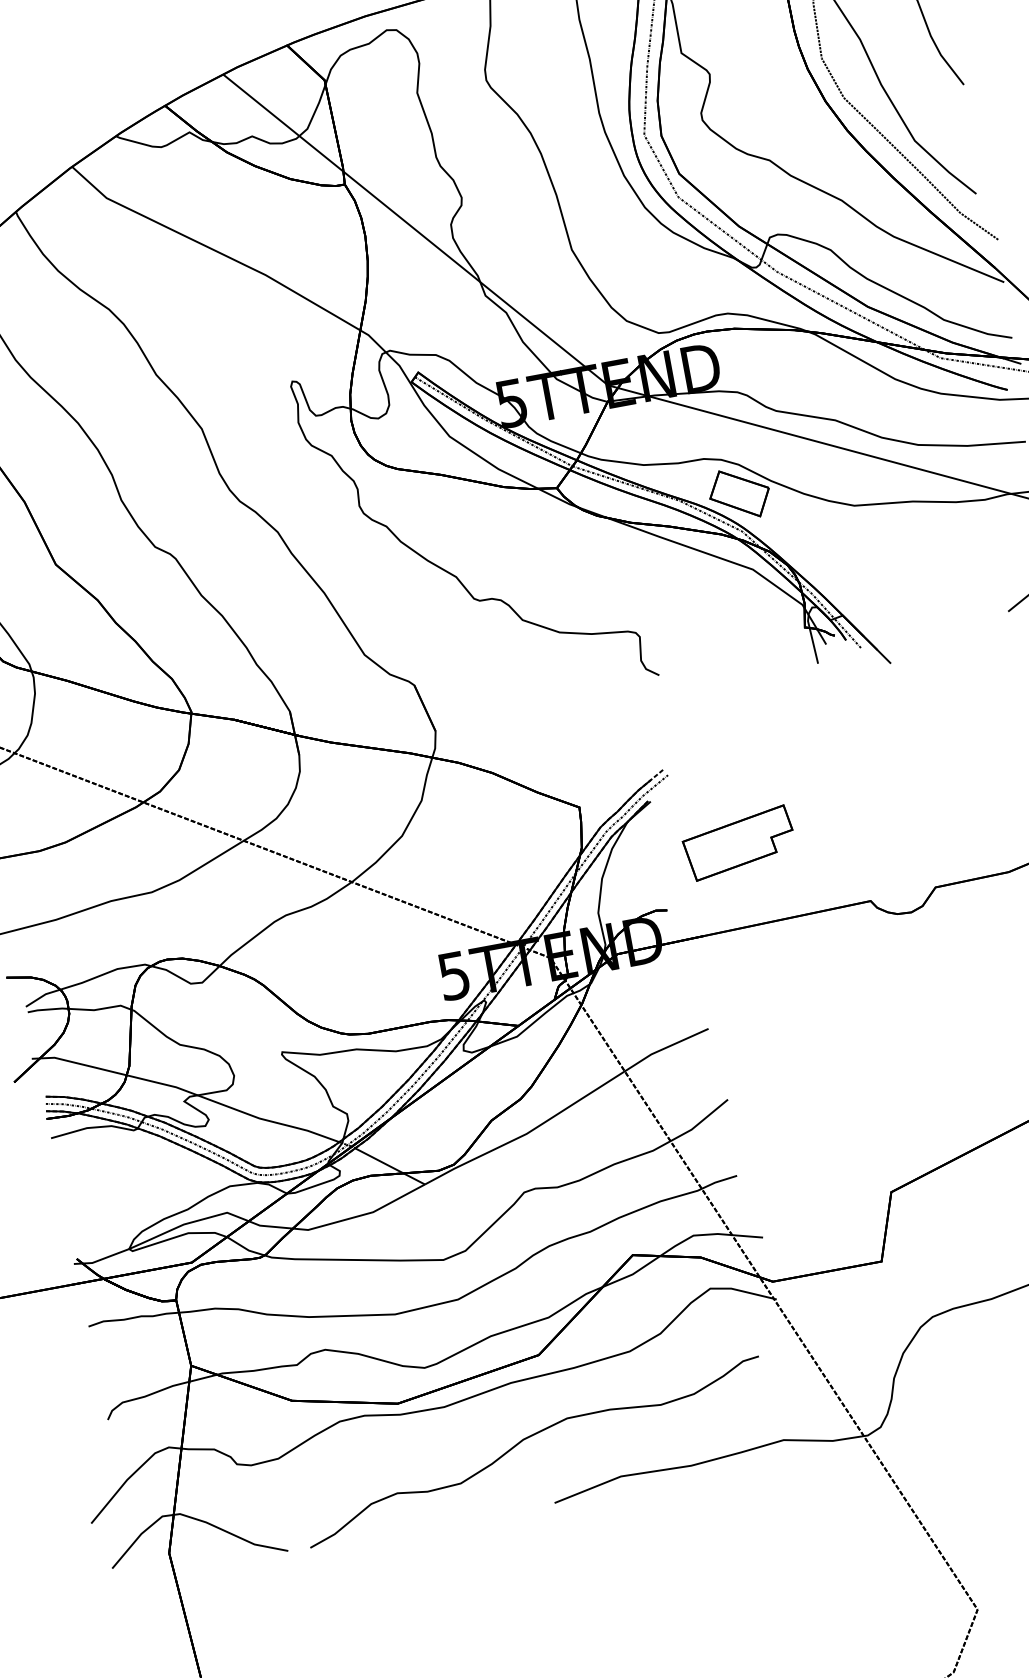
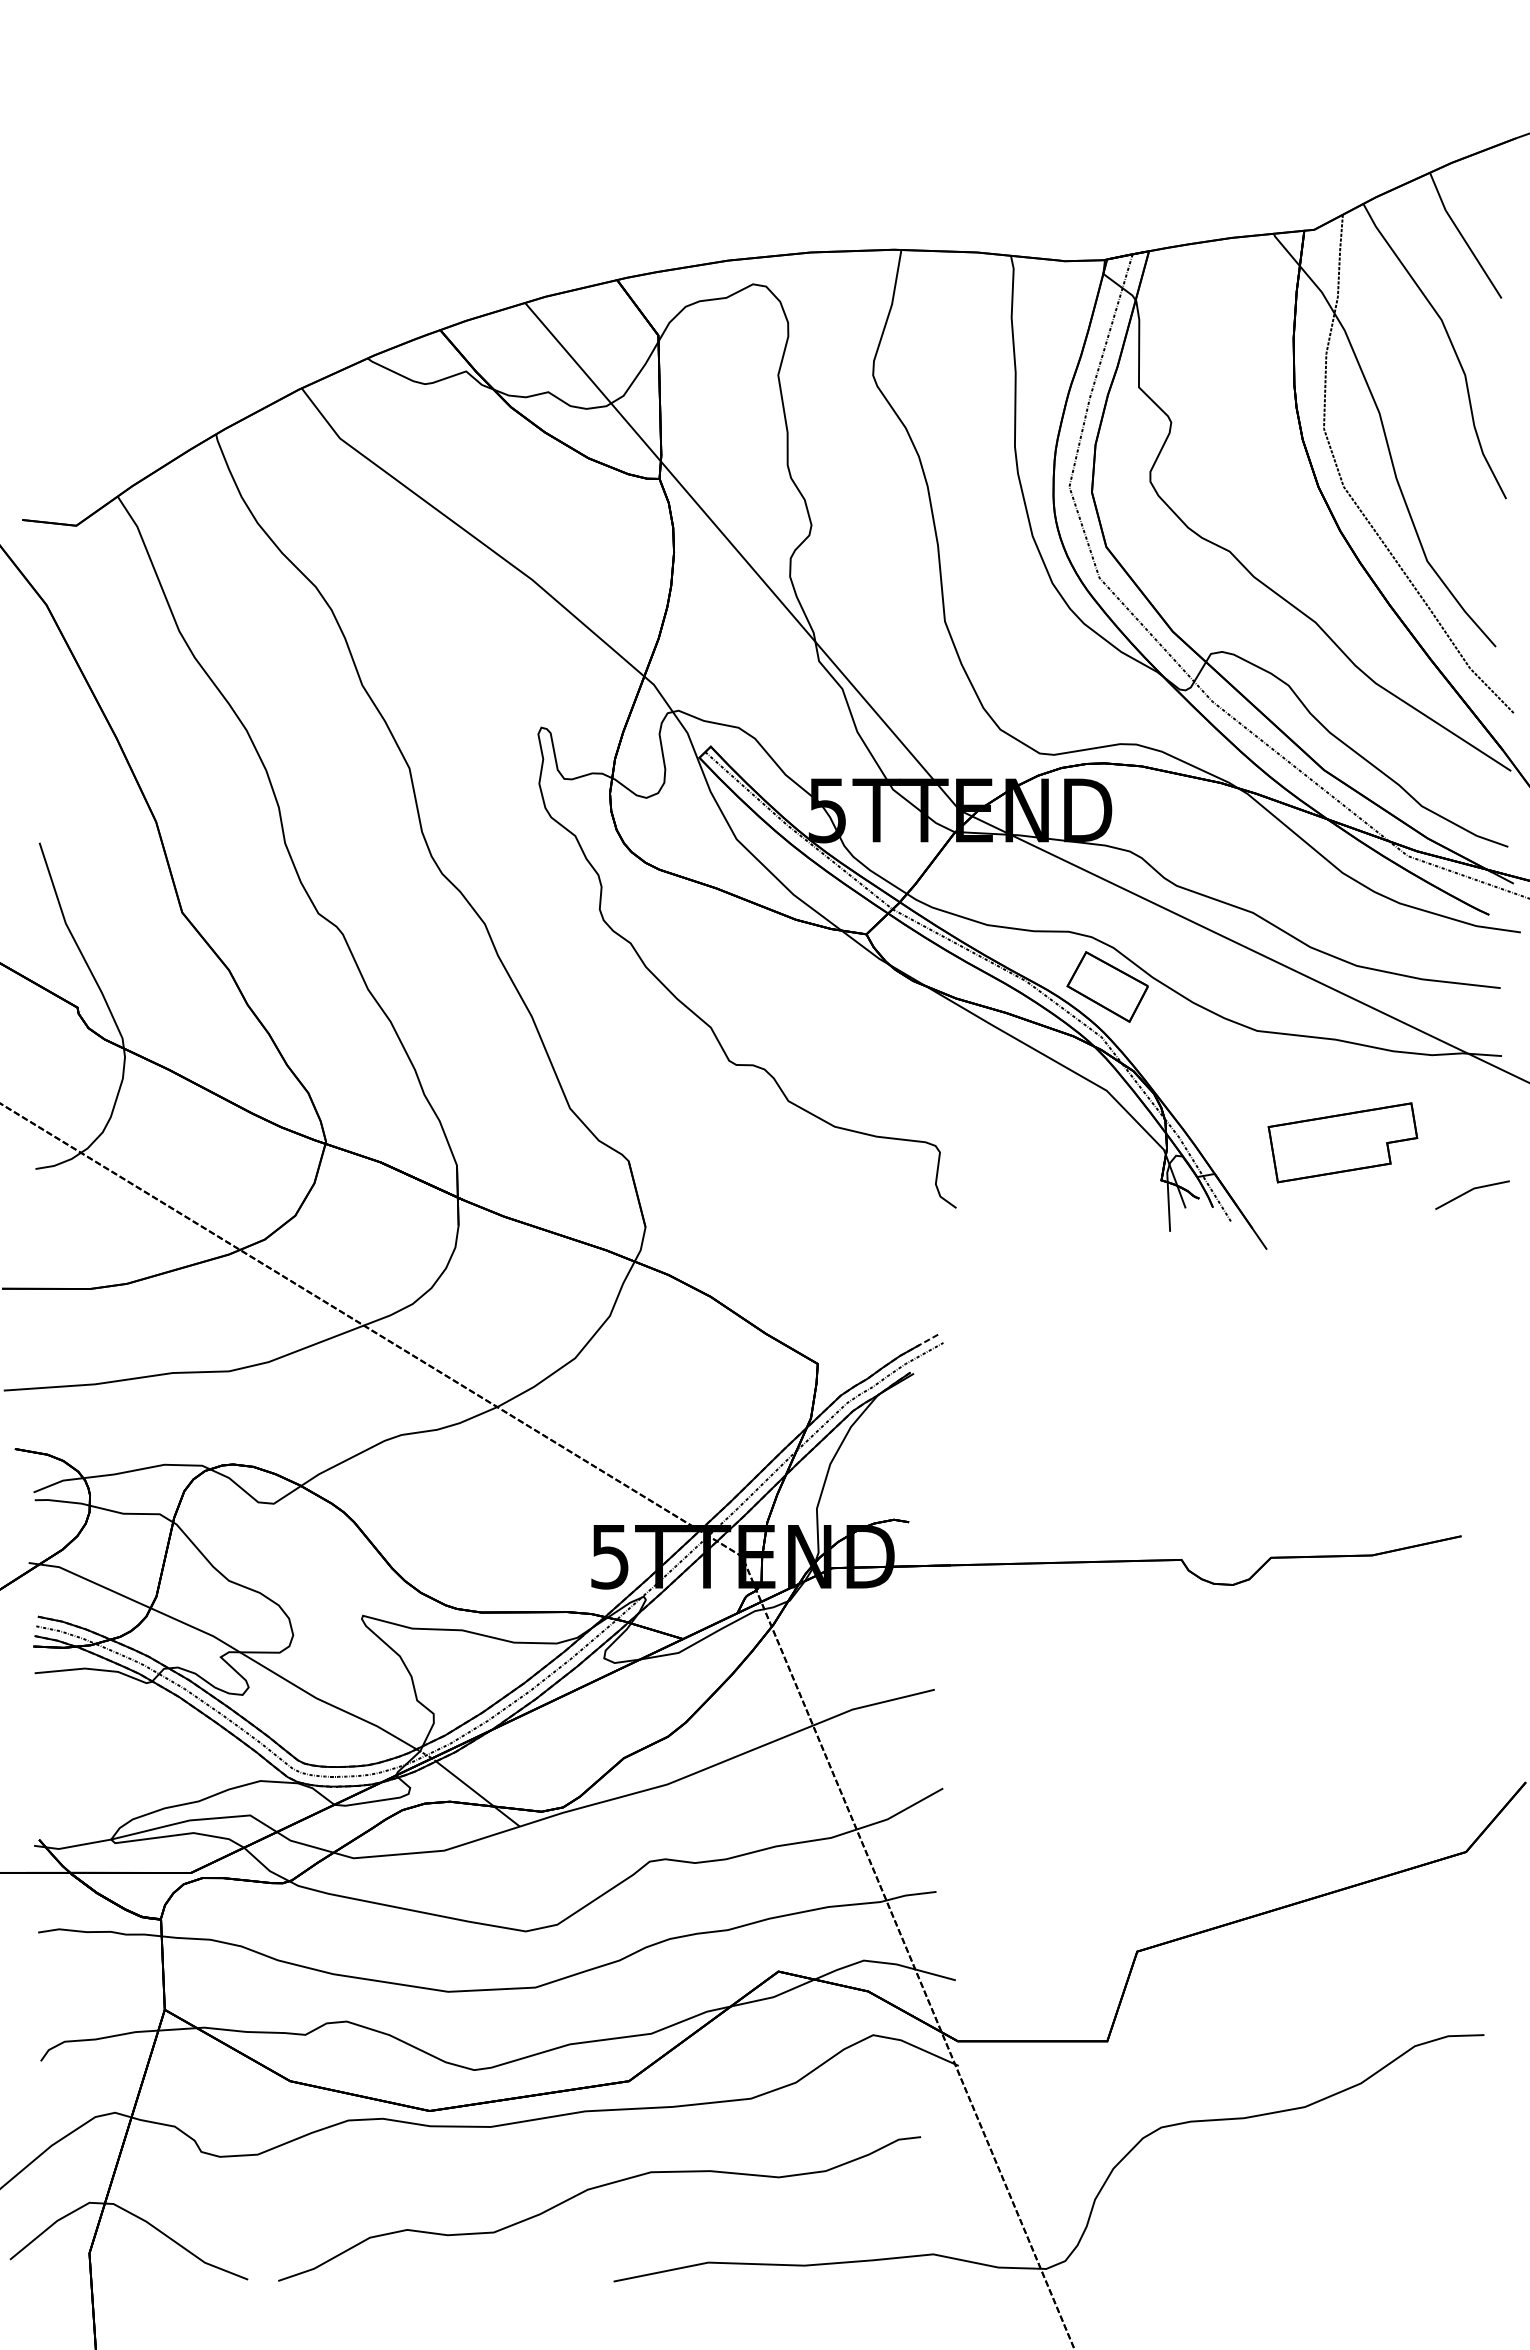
part: (738, 843) -> (1342, 1142), moved

